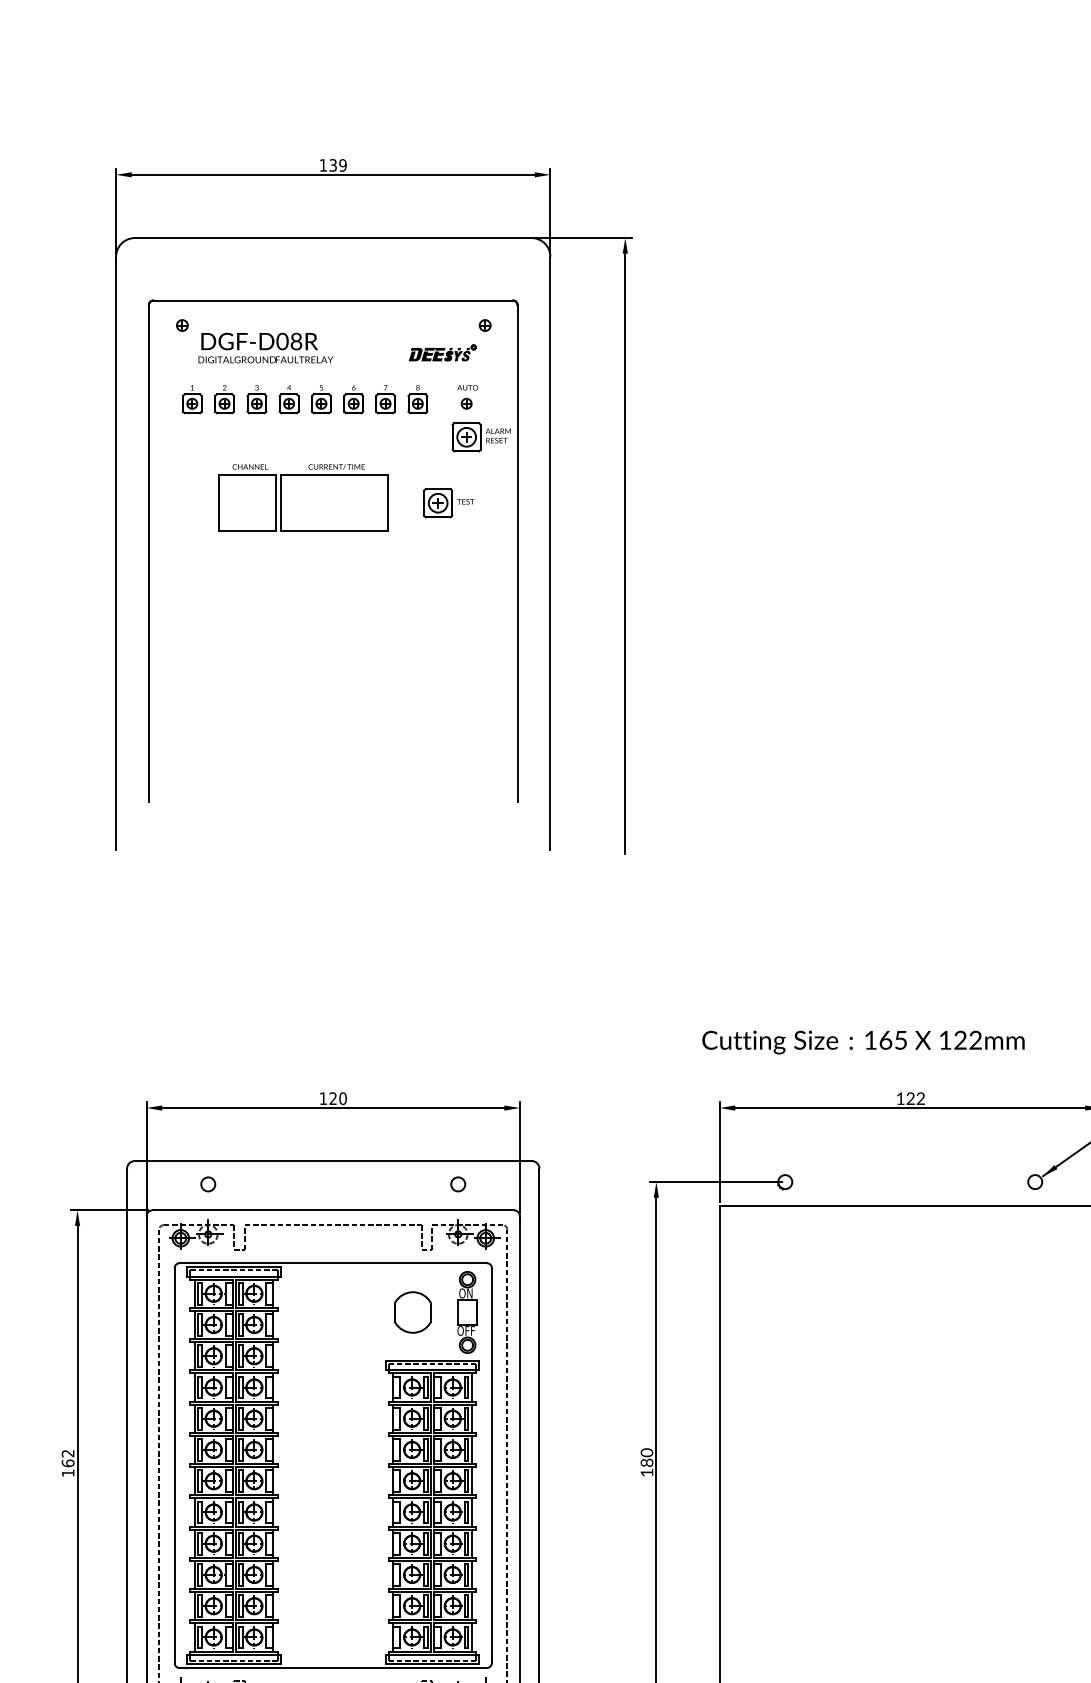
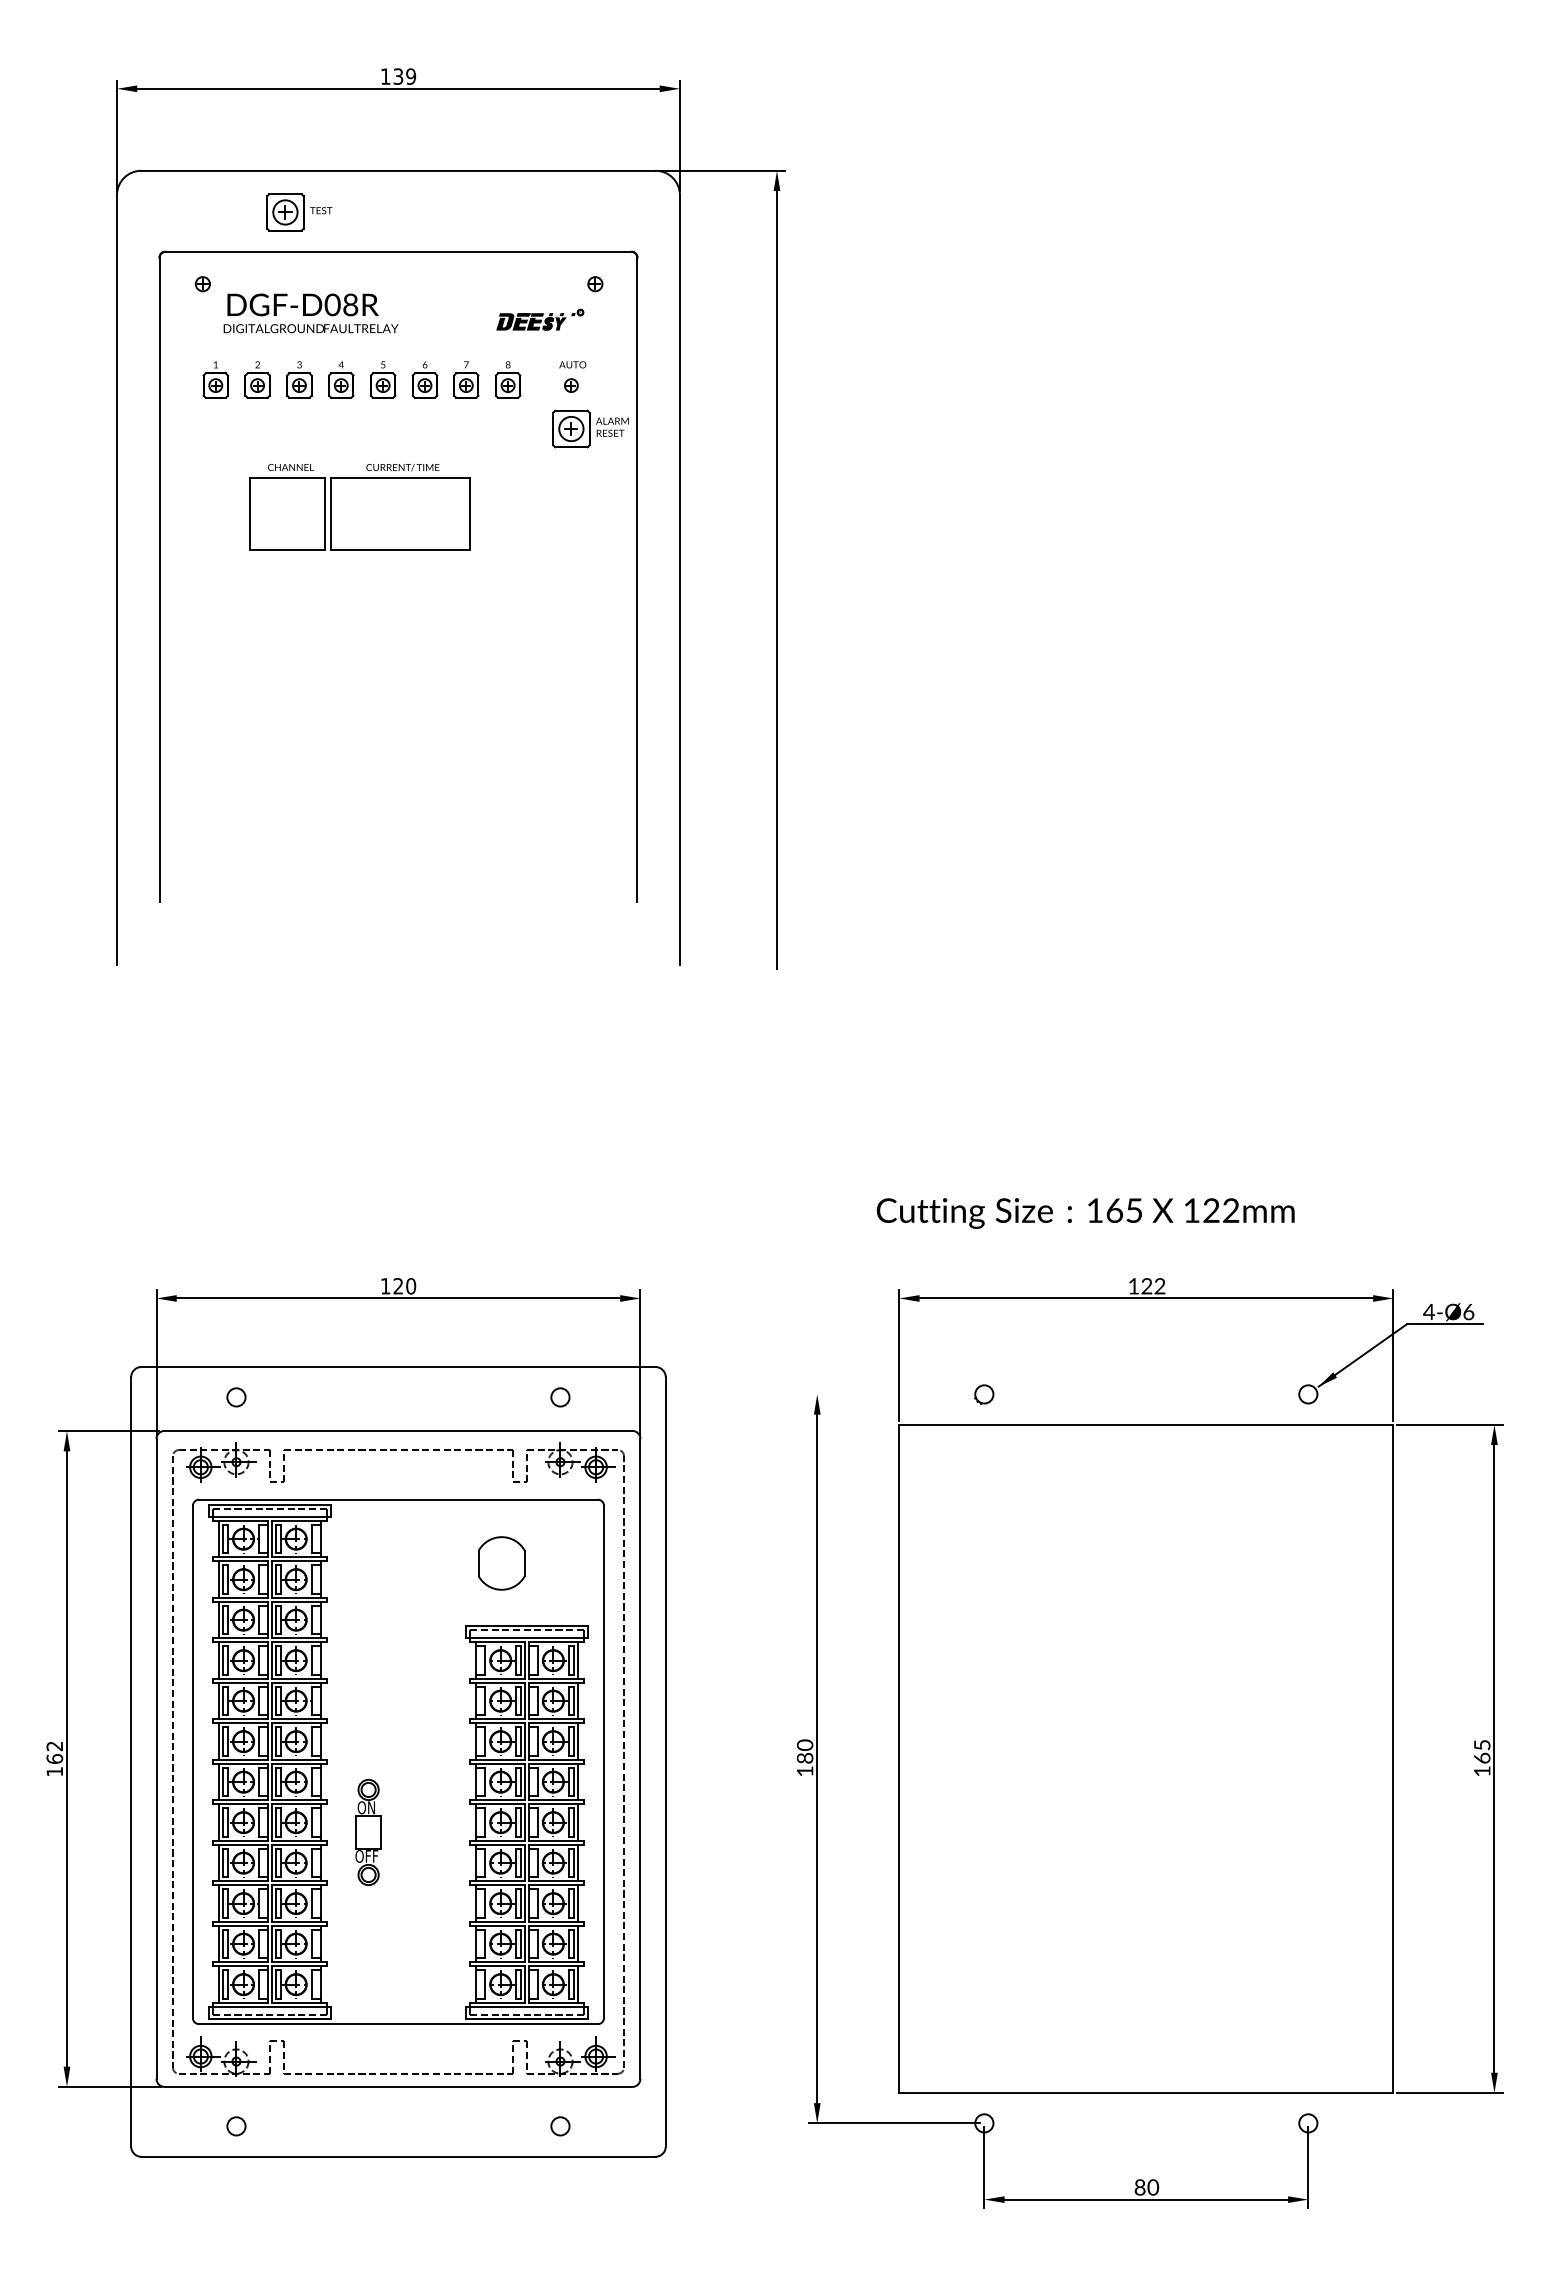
fill: (465, 355) -> (570, 323), removed
part: (449, 503) -> (299, 212), moved
line: (715, 1182) -> (894, 1394), removed
part: (467, 1311) -> (368, 1831), moved

